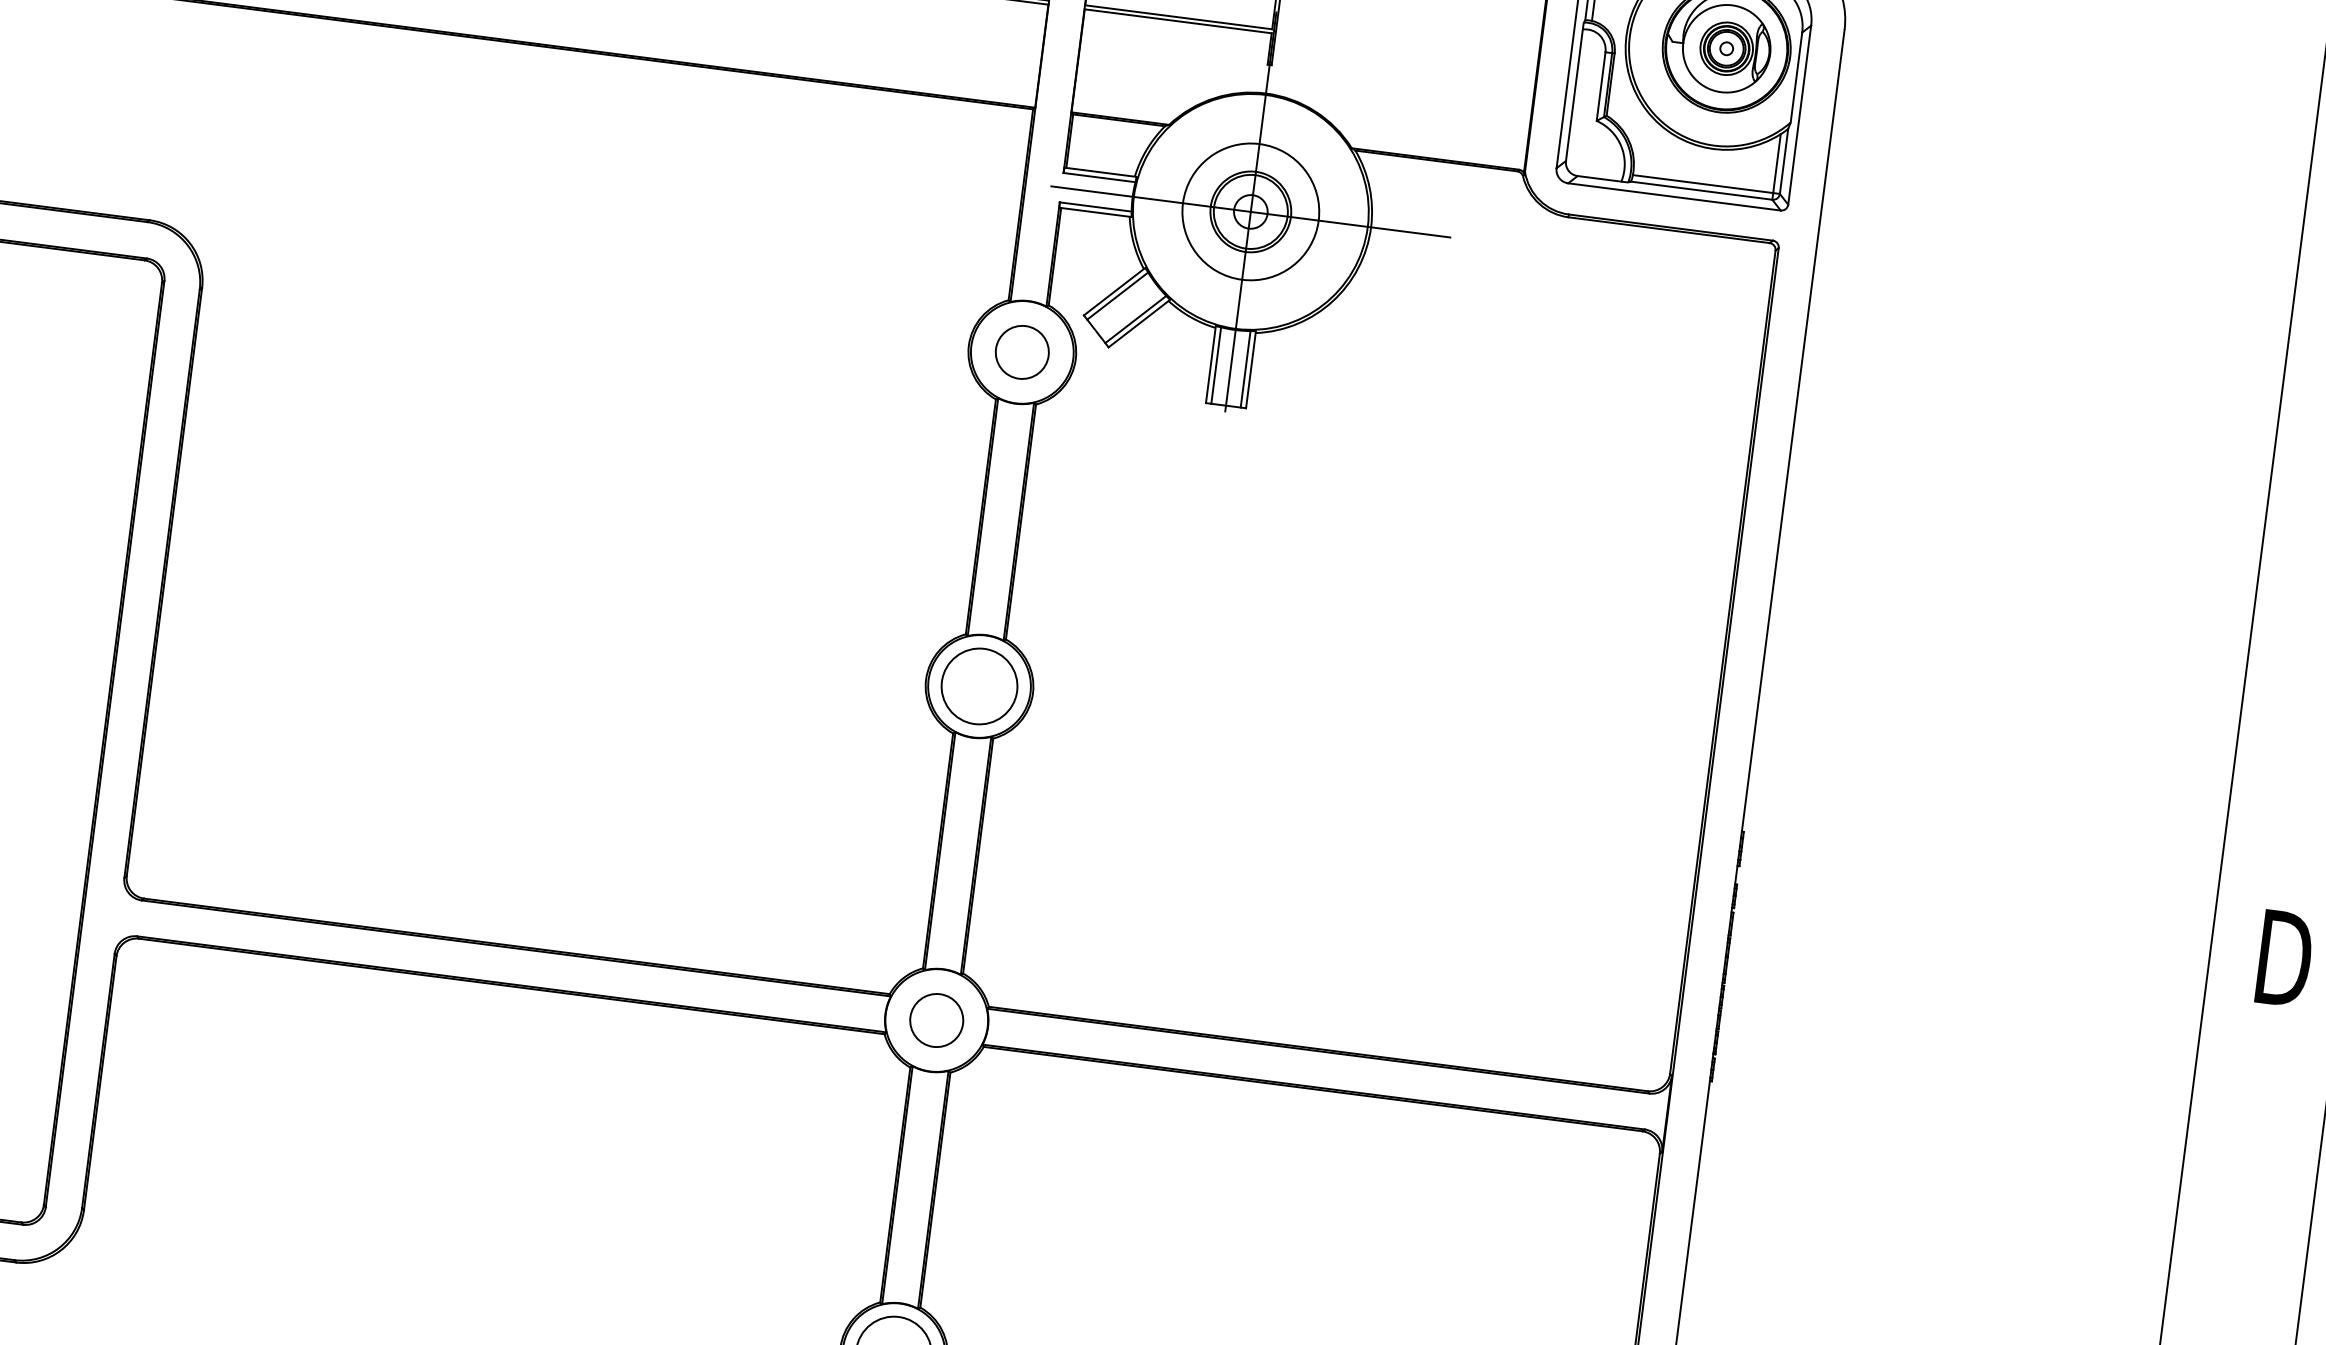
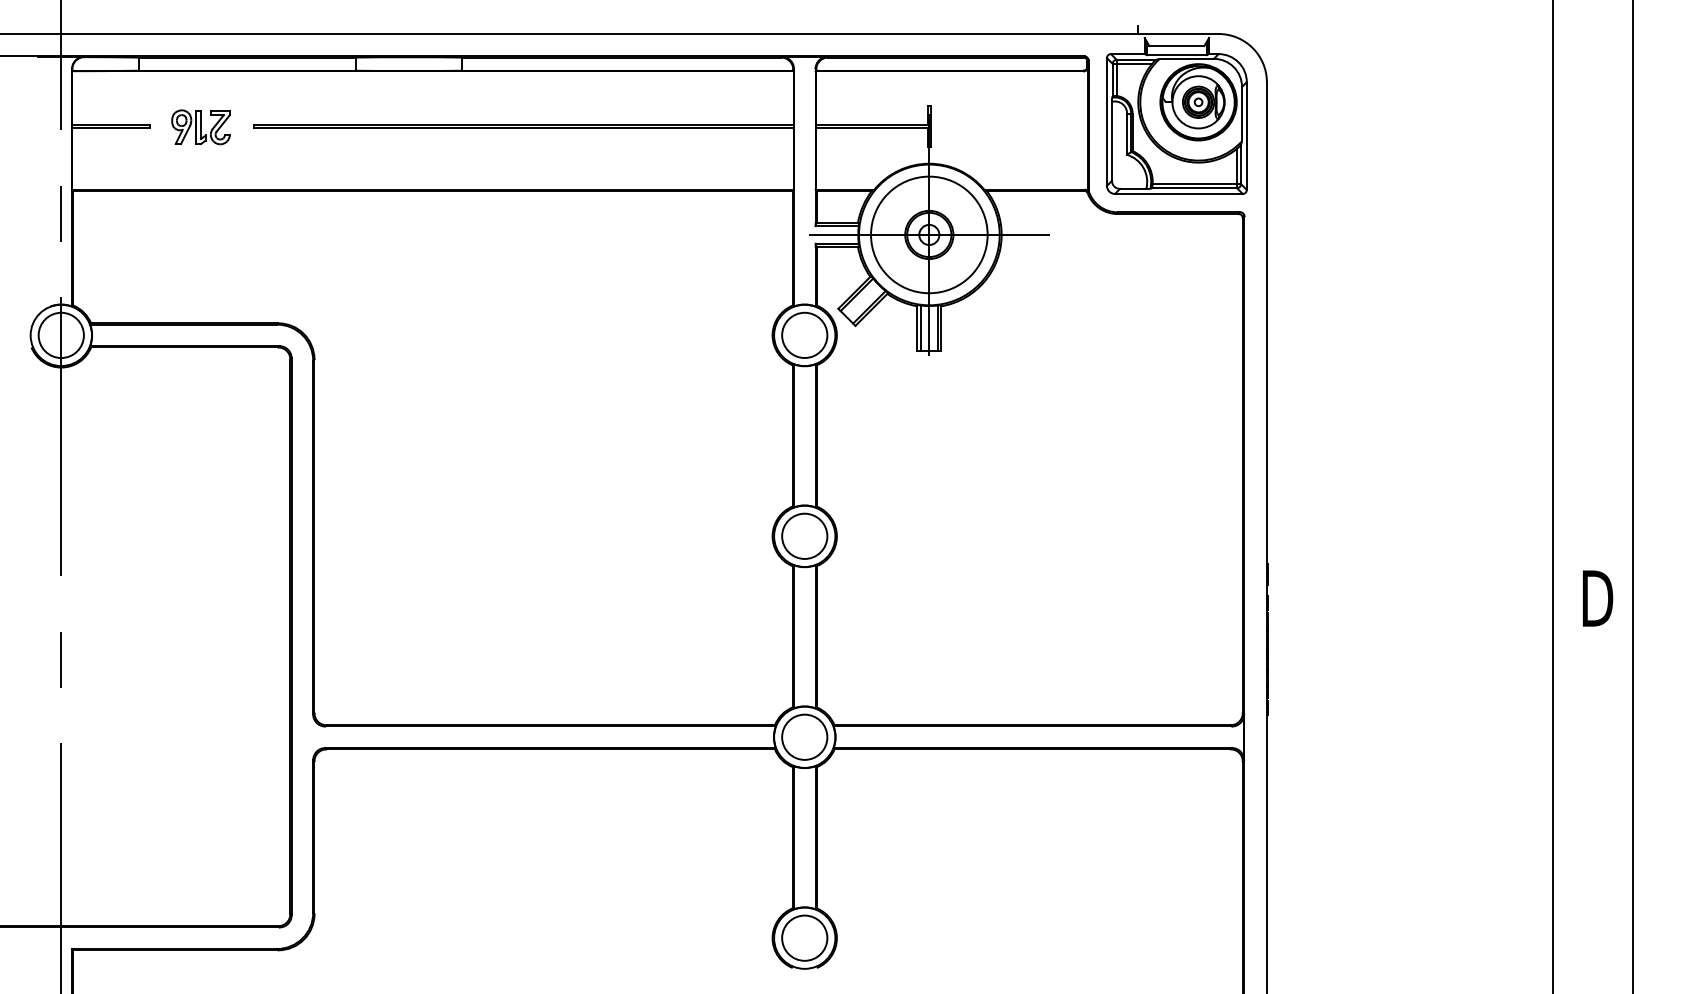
circle: (1251, 211) -> (929, 234), size x1.43
circle: (1021, 352) -> (804, 335), size x1.43
circle: (936, 1019) -> (804, 736), size x1.43

